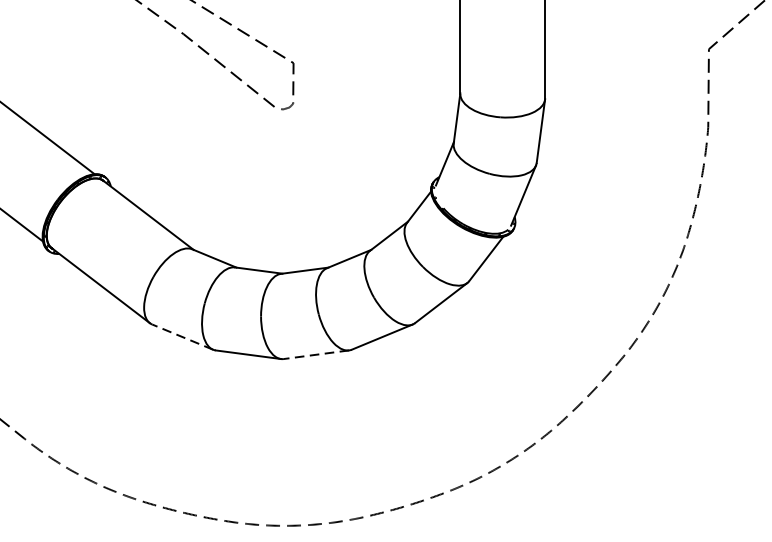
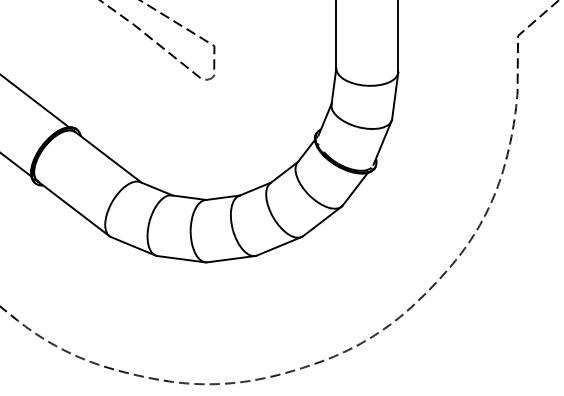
line: (181, 337) -> (132, 246), dashed -> solid
line: (315, 355) -> (230, 259), dashed -> solid

